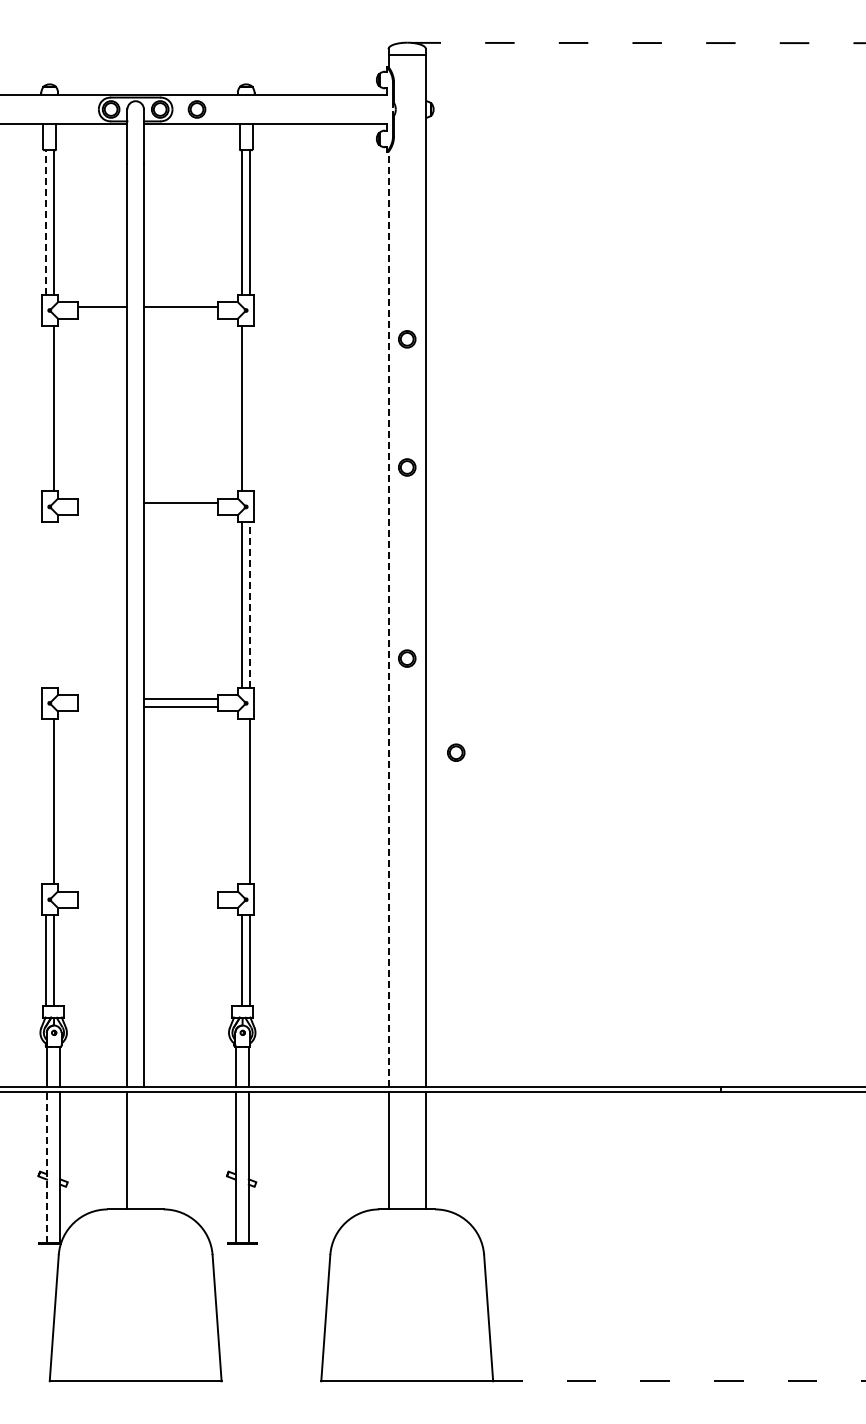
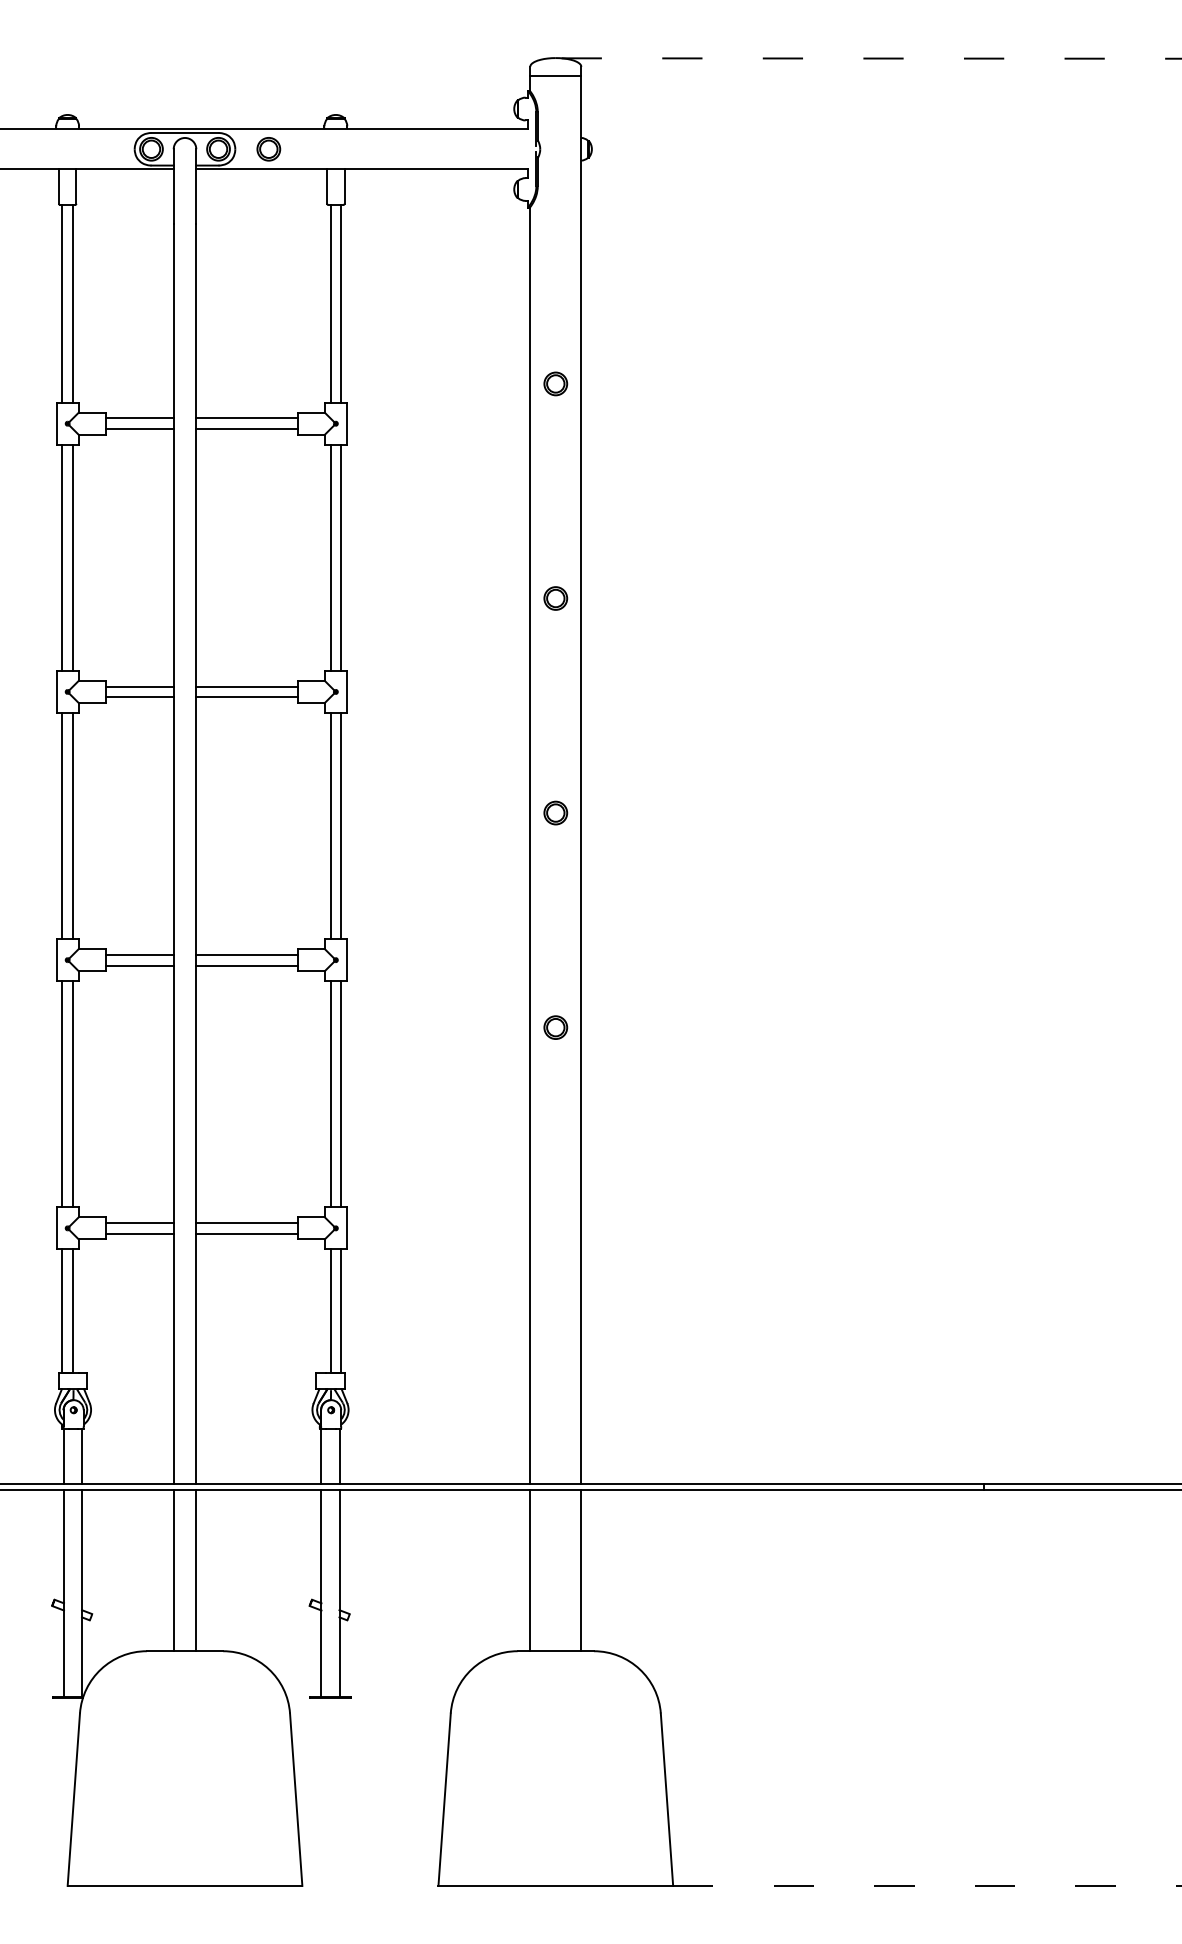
line: (45, 222) -> (61, 303), dashed -> solid
line: (102, 314) -> (139, 429), added
line: (180, 314) -> (246, 429), added
part: (407, 339) -> (556, 384), moved
line: (45, 408) -> (61, 557), added
line: (250, 408) -> (341, 557), added
circle: (407, 467) -> (556, 598), moved
line: (102, 502) -> (139, 685), added
line: (102, 510) -> (139, 696), added
line: (180, 510) -> (246, 696), added
line: (45, 604) -> (61, 825), added
line: (53, 604) -> (72, 825), added
line: (250, 605) -> (341, 826), dashed -> solid
line: (388, 618) -> (530, 844), dashed -> solid
part: (407, 658) -> (556, 812), moved
line: (102, 699) -> (139, 954), added
line: (102, 707) -> (139, 965), added
part: (456, 752) -> (556, 1027), moved
line: (45, 801) -> (61, 1094), added
line: (242, 801) -> (330, 1094), added
line: (102, 895) -> (139, 1222), added
line: (180, 895) -> (246, 1222), added
line: (102, 903) -> (139, 1233), added
line: (180, 903) -> (246, 1233), added
line: (143, 1150) -> (195, 1570), added
line: (47, 1167) -> (64, 1593), dashed -> solid

